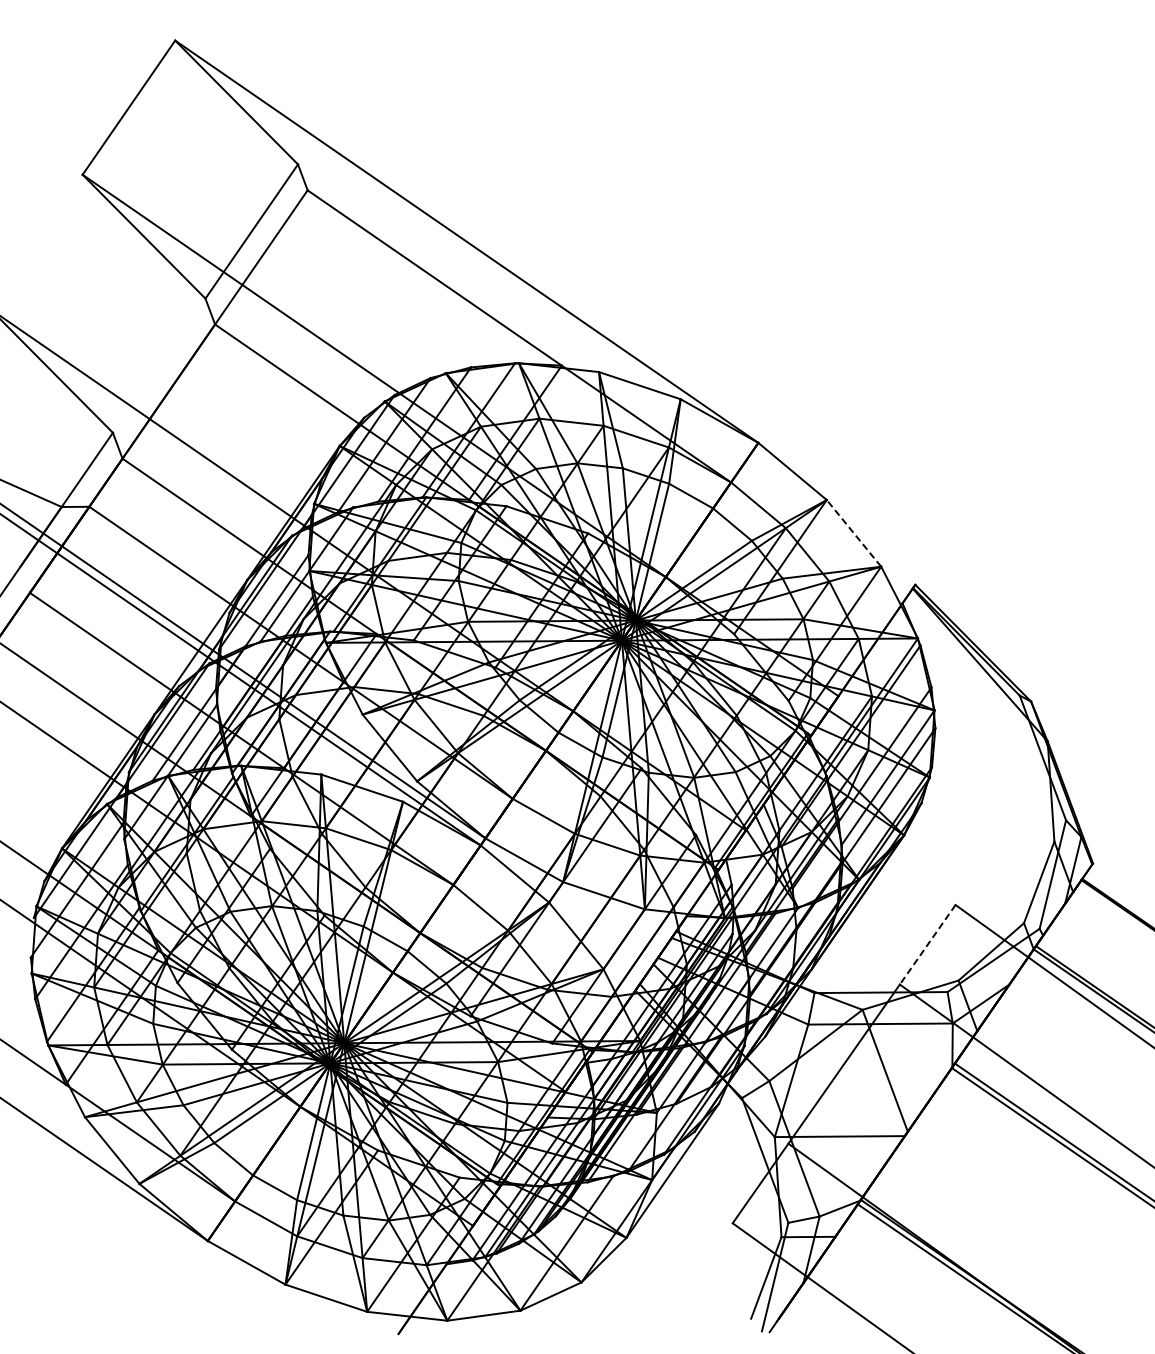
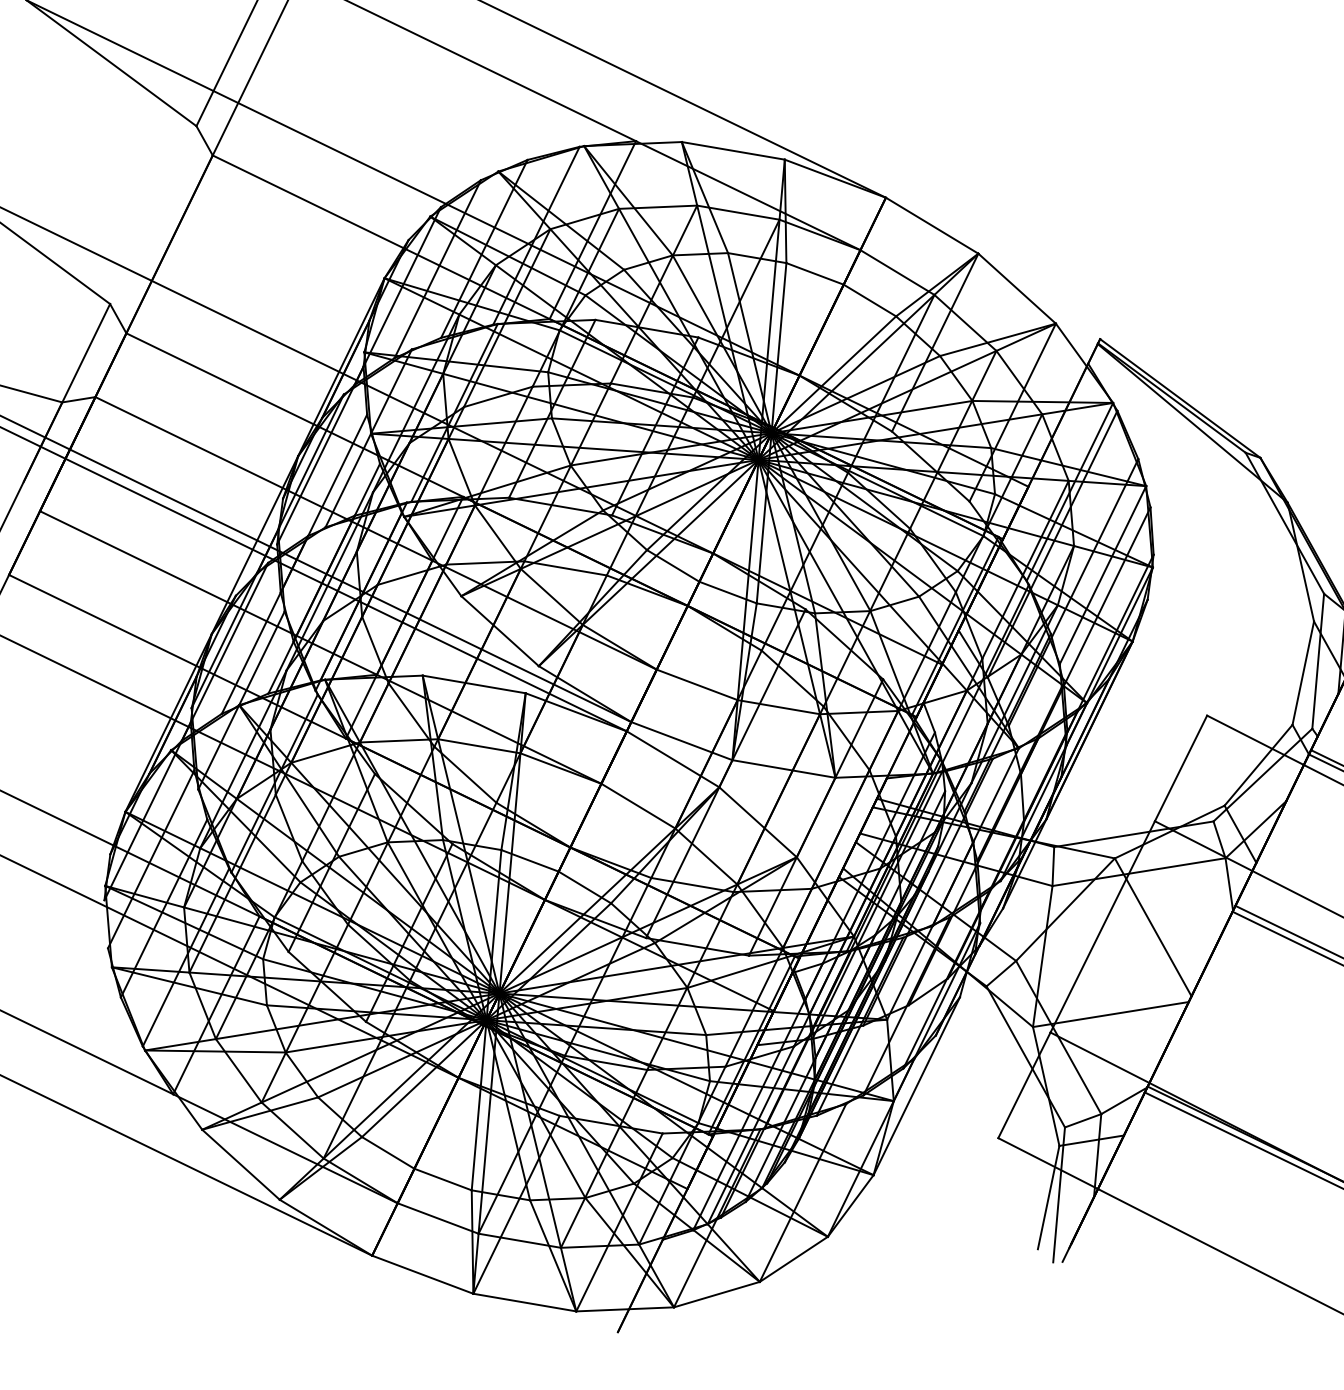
line: (853, 533) -> (1016, 288), dashed -> solid
line: (927, 944) -> (1180, 768), dashed -> solid

